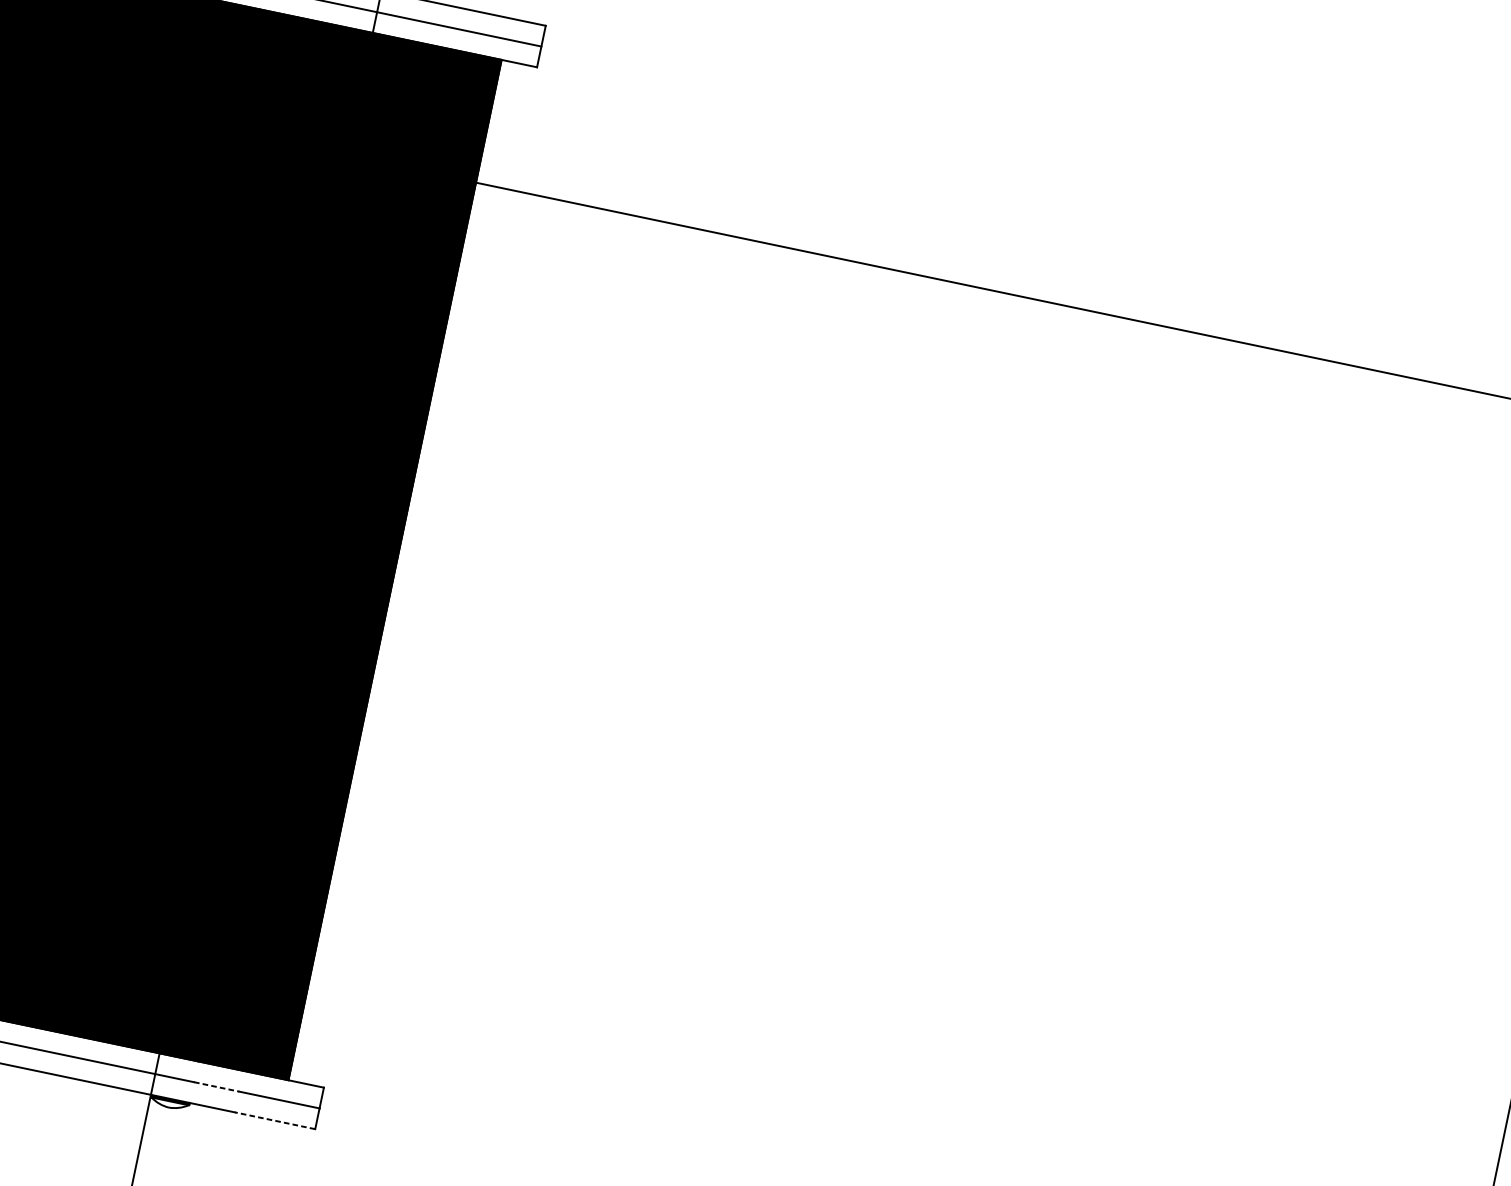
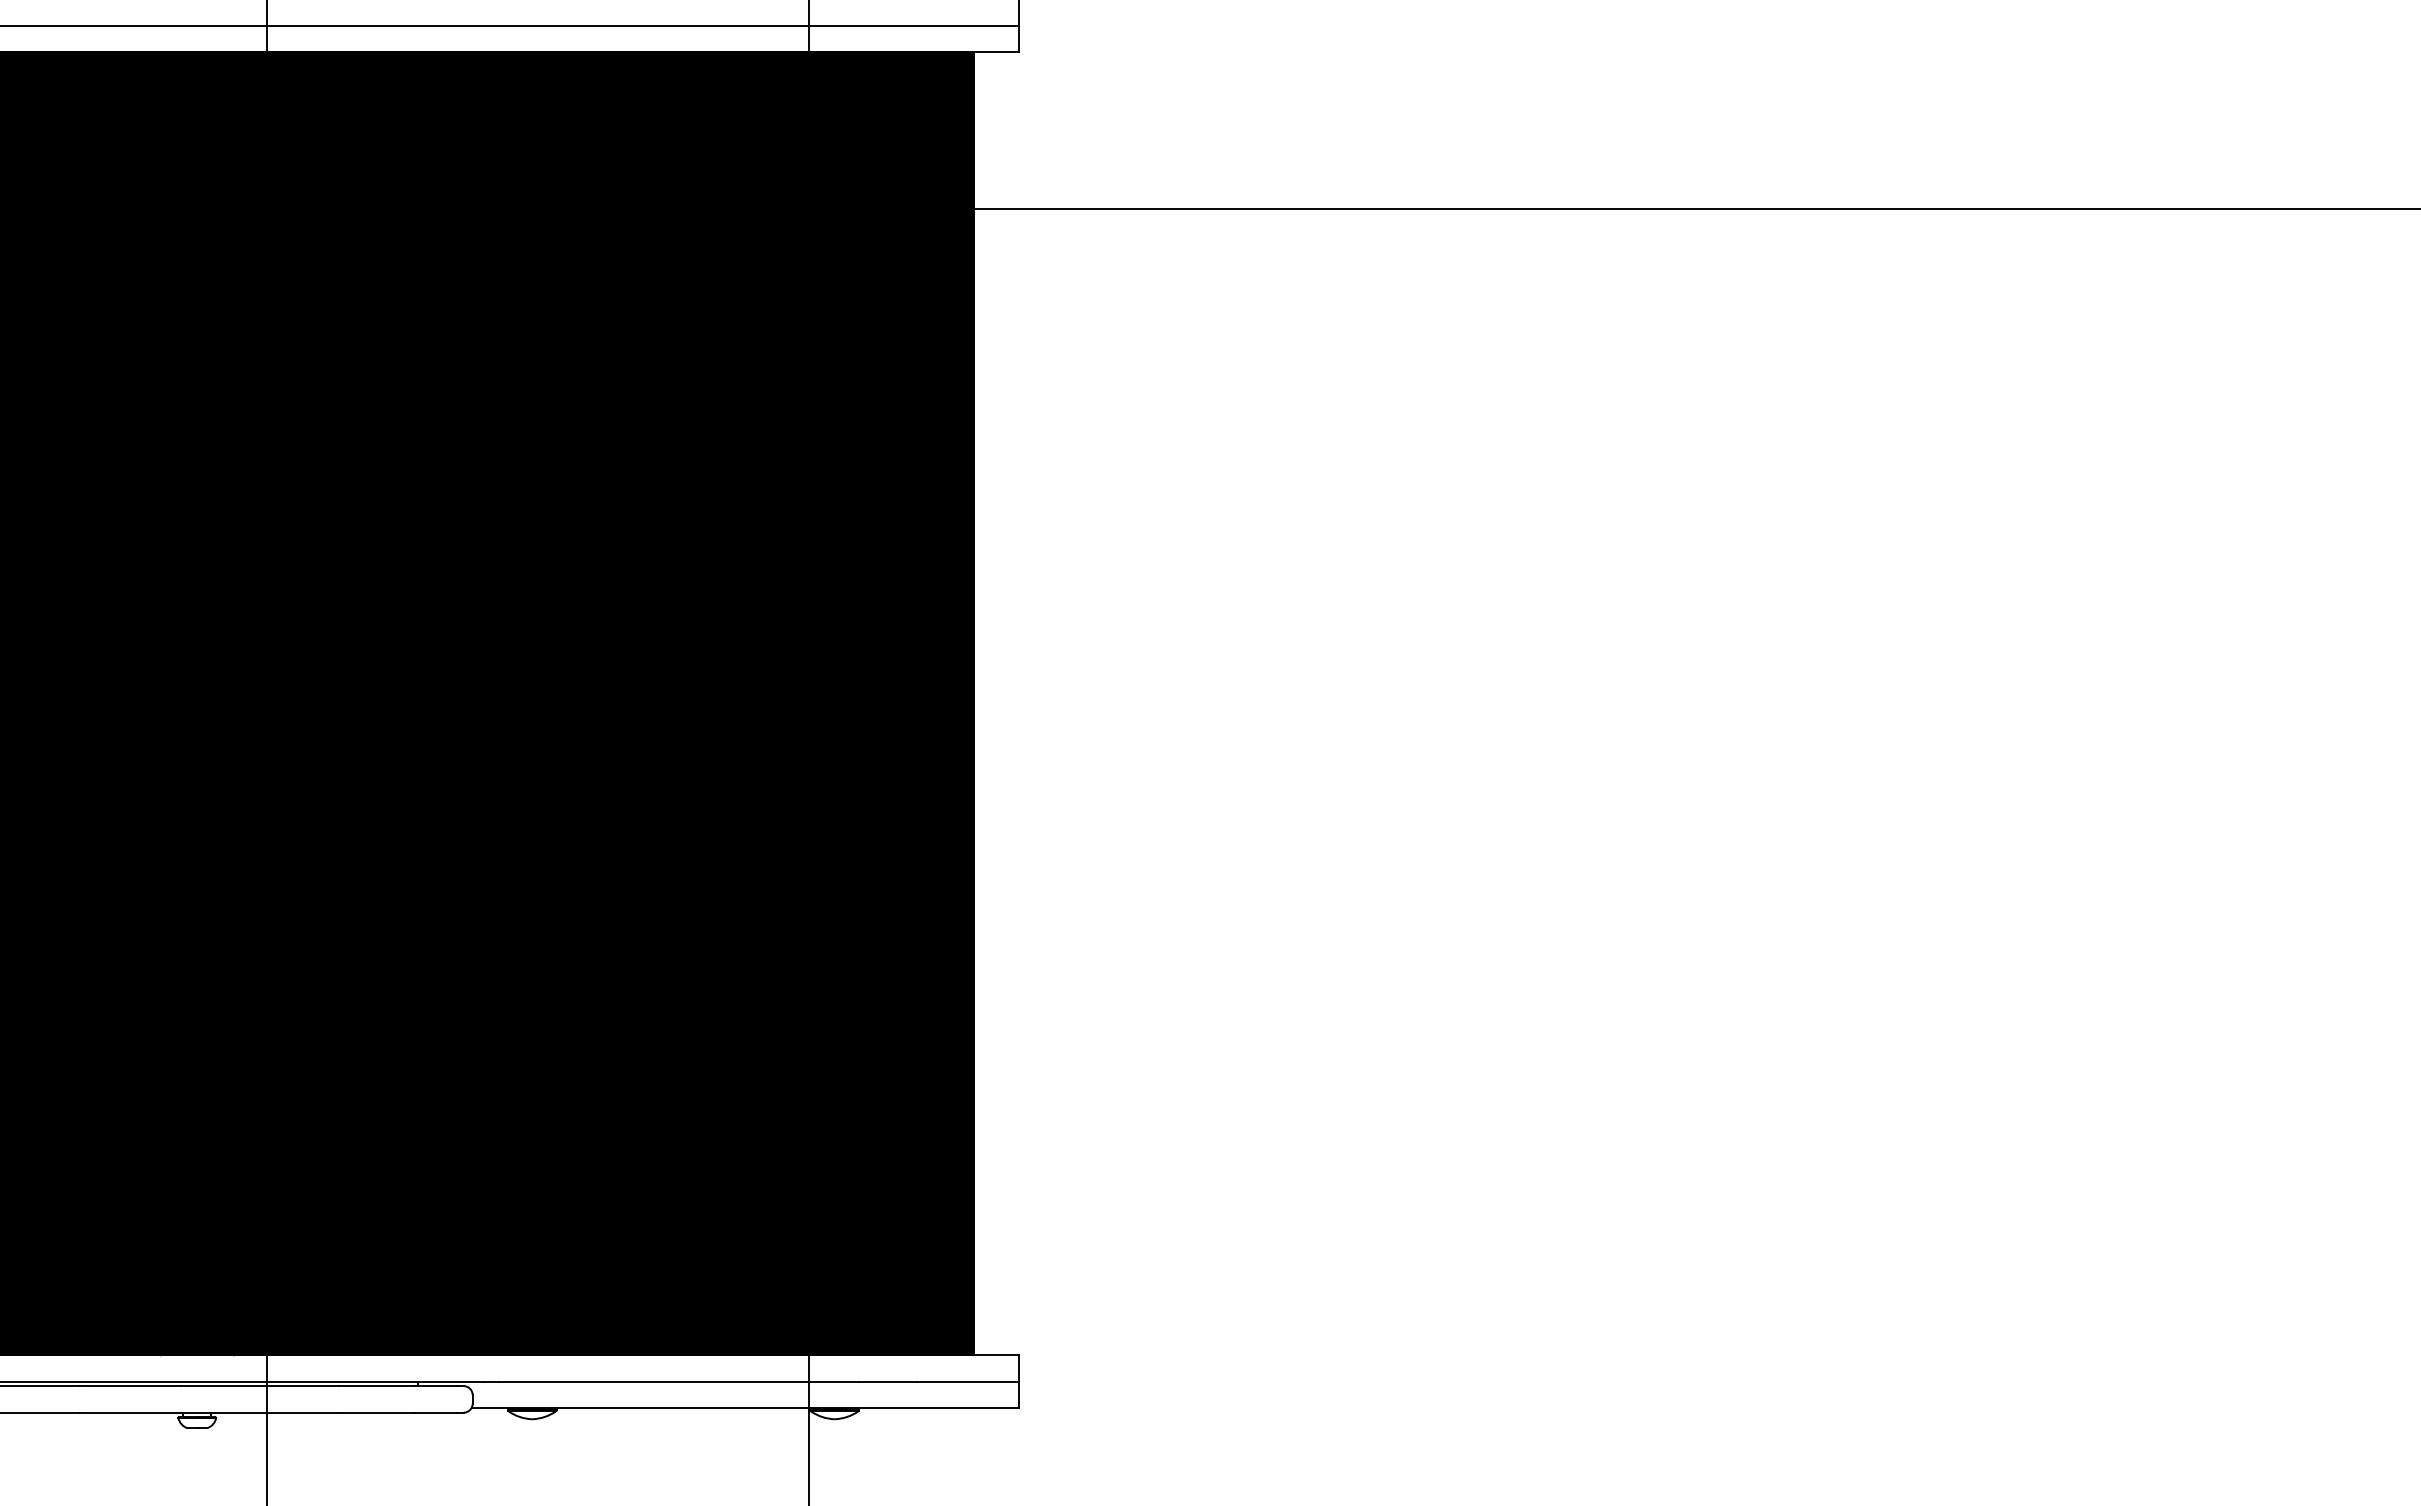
line: (216, 1086) -> (887, 1381), dashed -> solid
line: (274, 1120) -> (967, 1408), dashed -> solid

